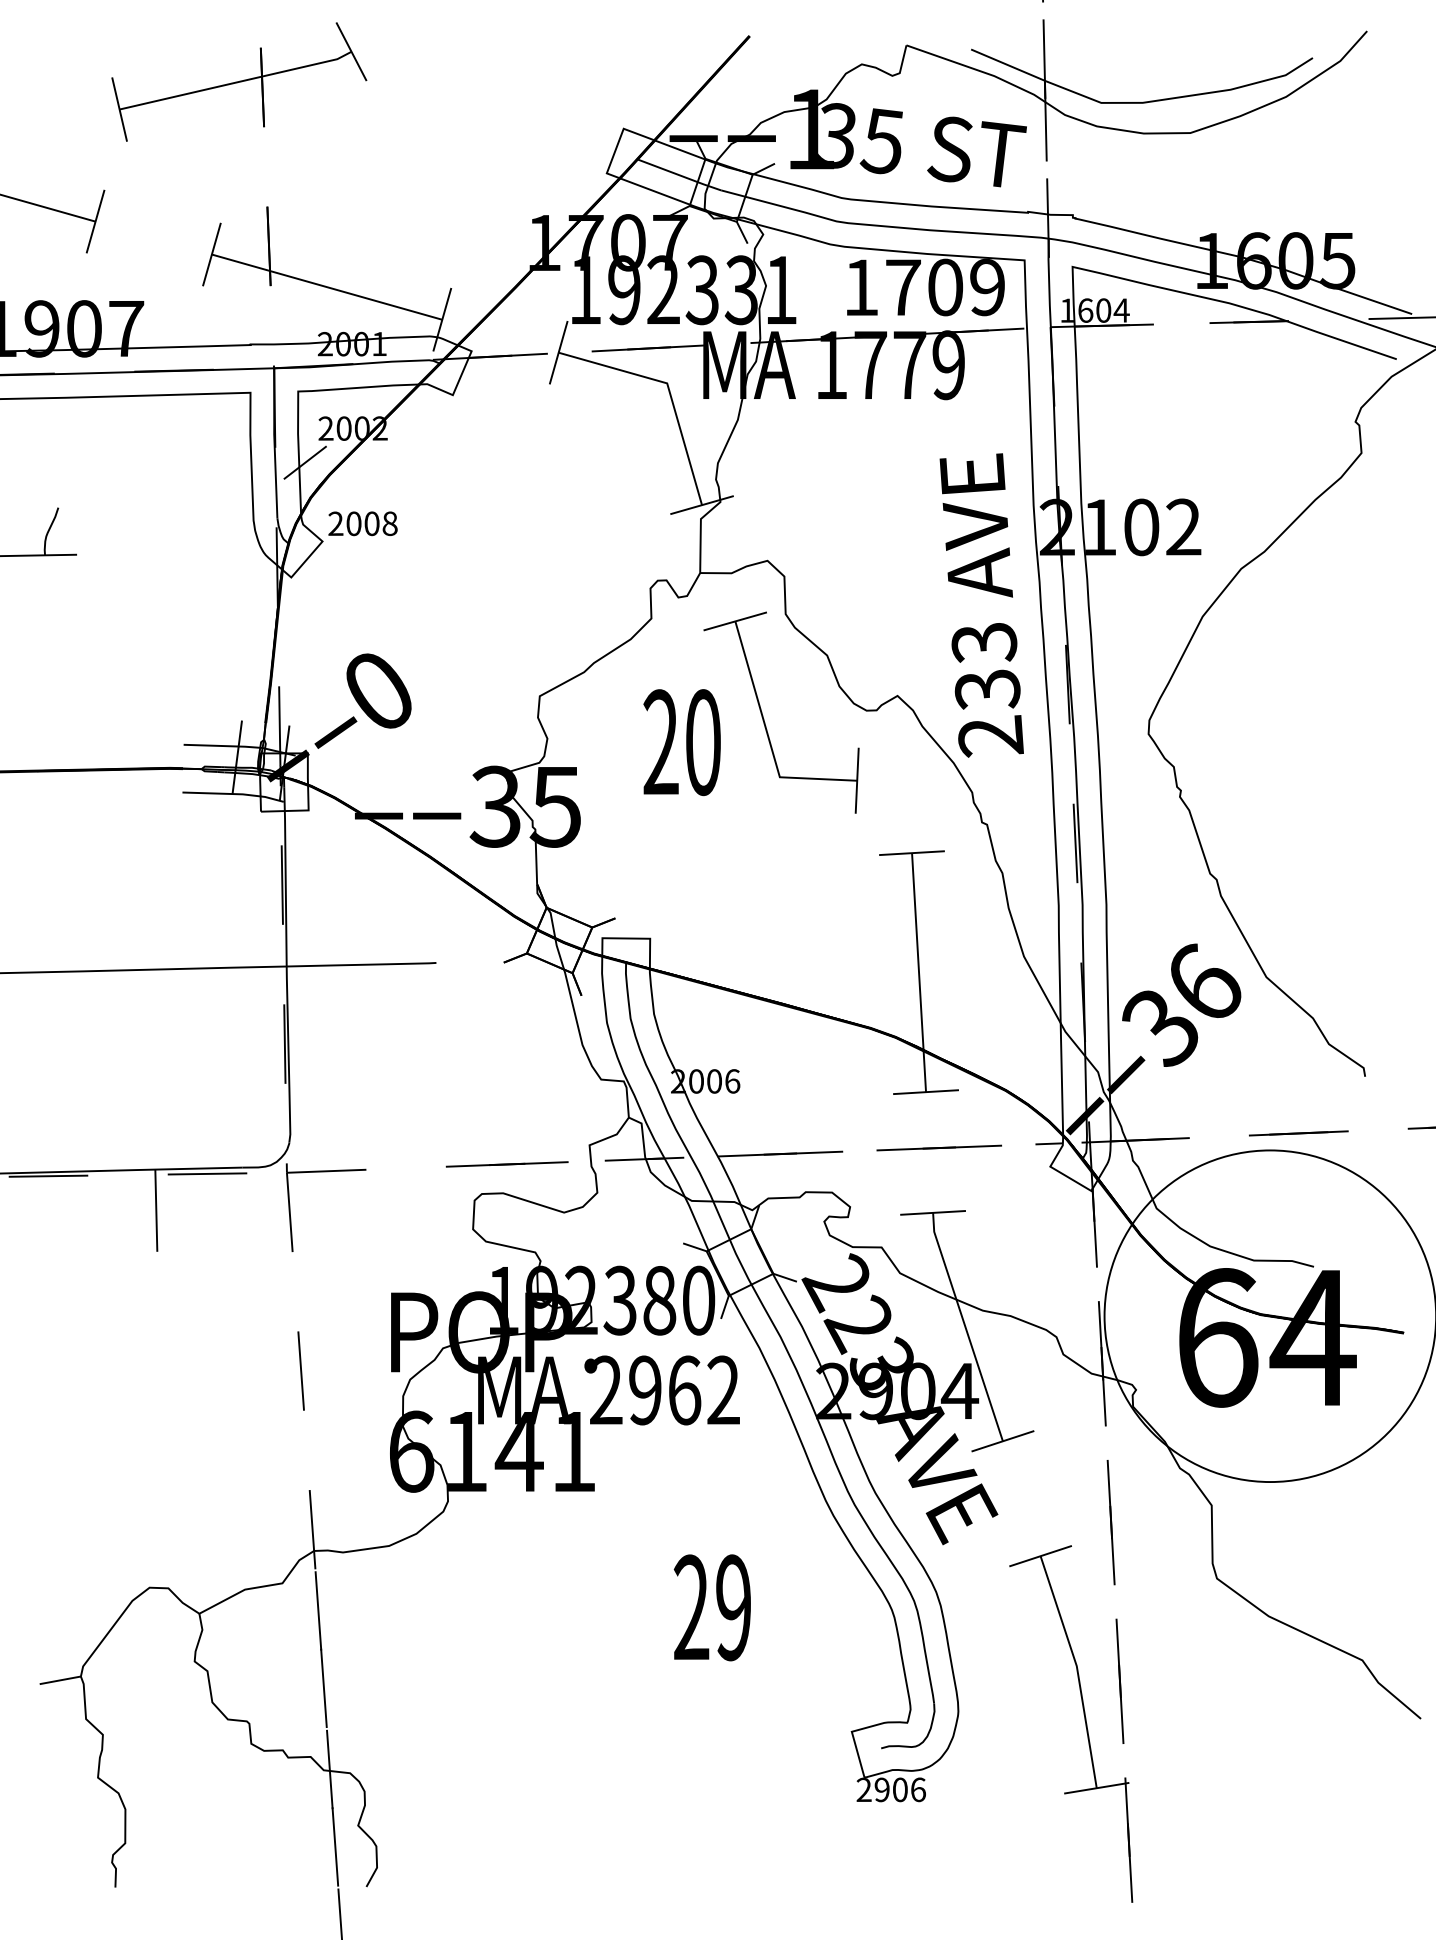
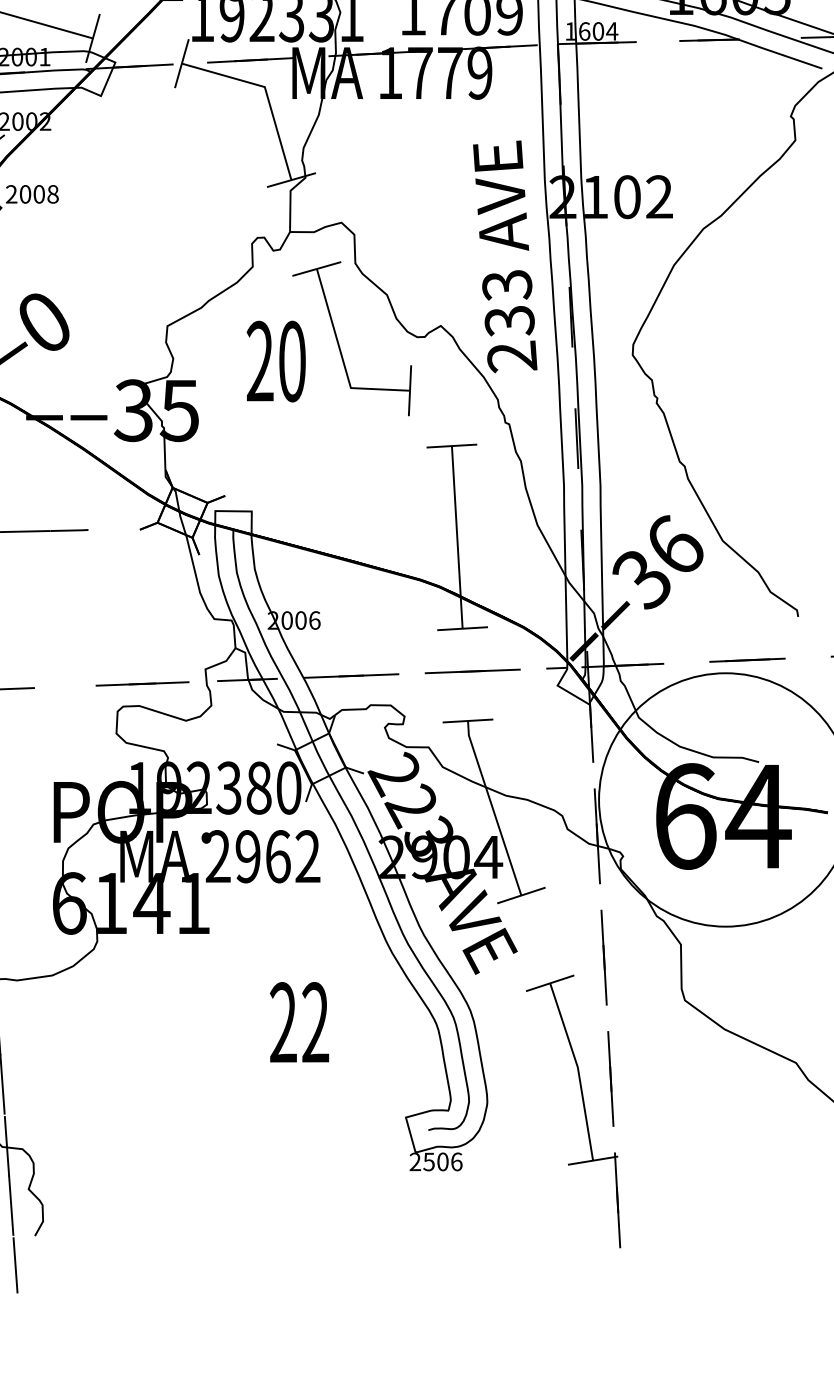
text: (733, 1607) -> (315, 1022), 29 -> 22
text: (881, 1789) -> (428, 1161), 2906 -> 2506

